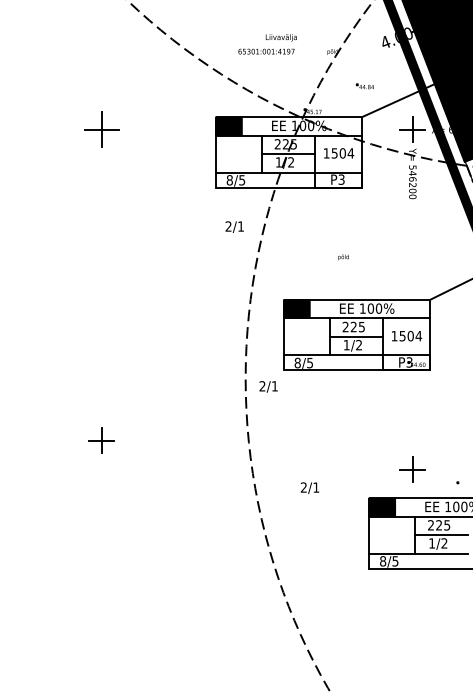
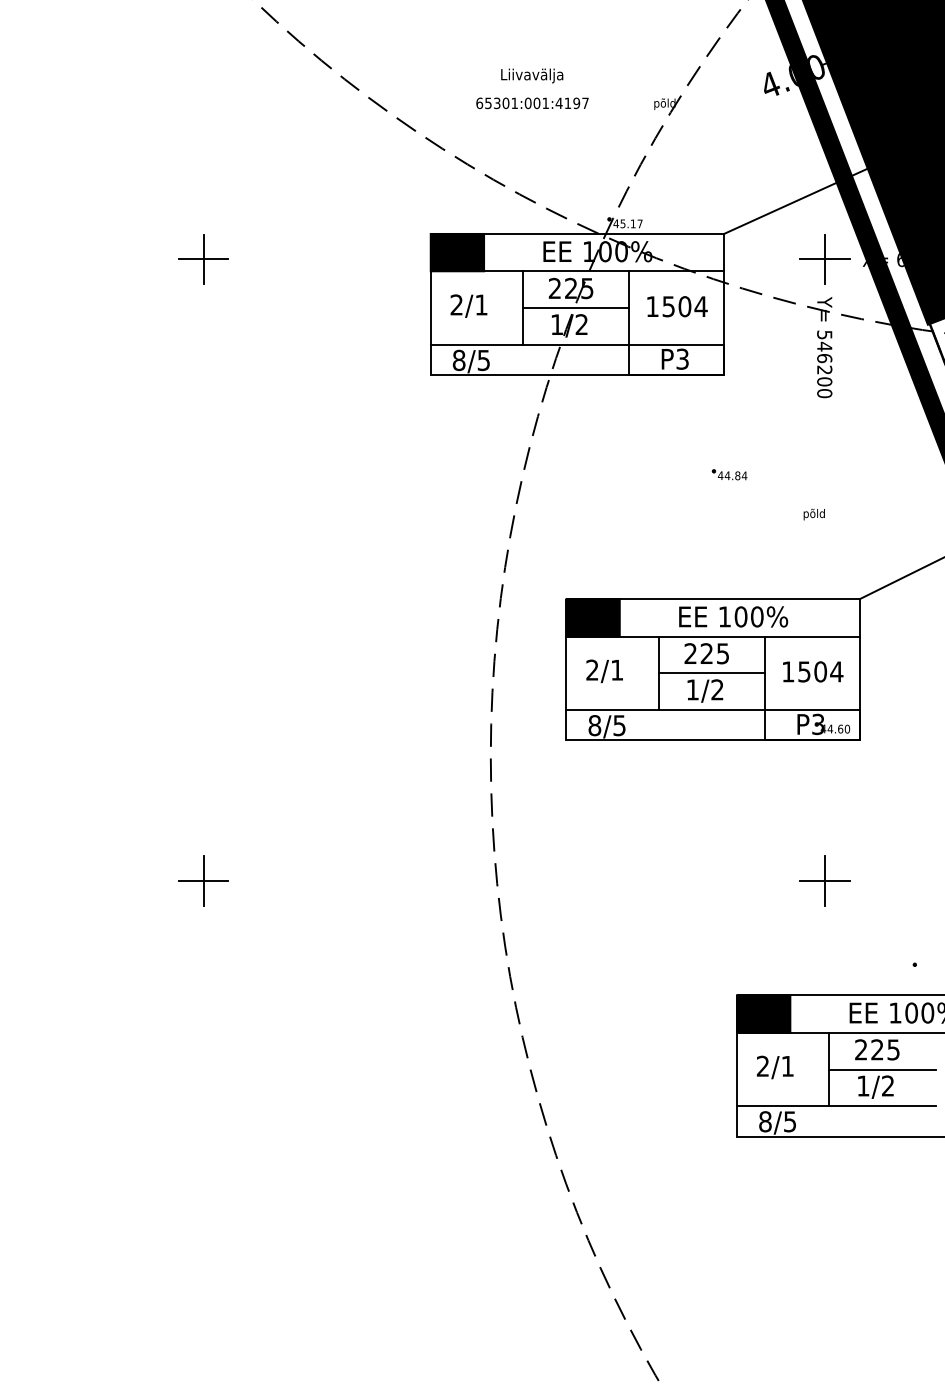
text: (280, 37) -> (530, 75), moved
part: (364, 86) -> (728, 474), moved
part: (101, 129) -> (202, 258), size x0.71
text: (234, 226) -> (468, 304), moved
text: (343, 257) -> (814, 514), moved
text: (268, 386) -> (604, 670), moved
part: (412, 469) -> (824, 880), moved
text: (309, 487) -> (774, 1066), moved

